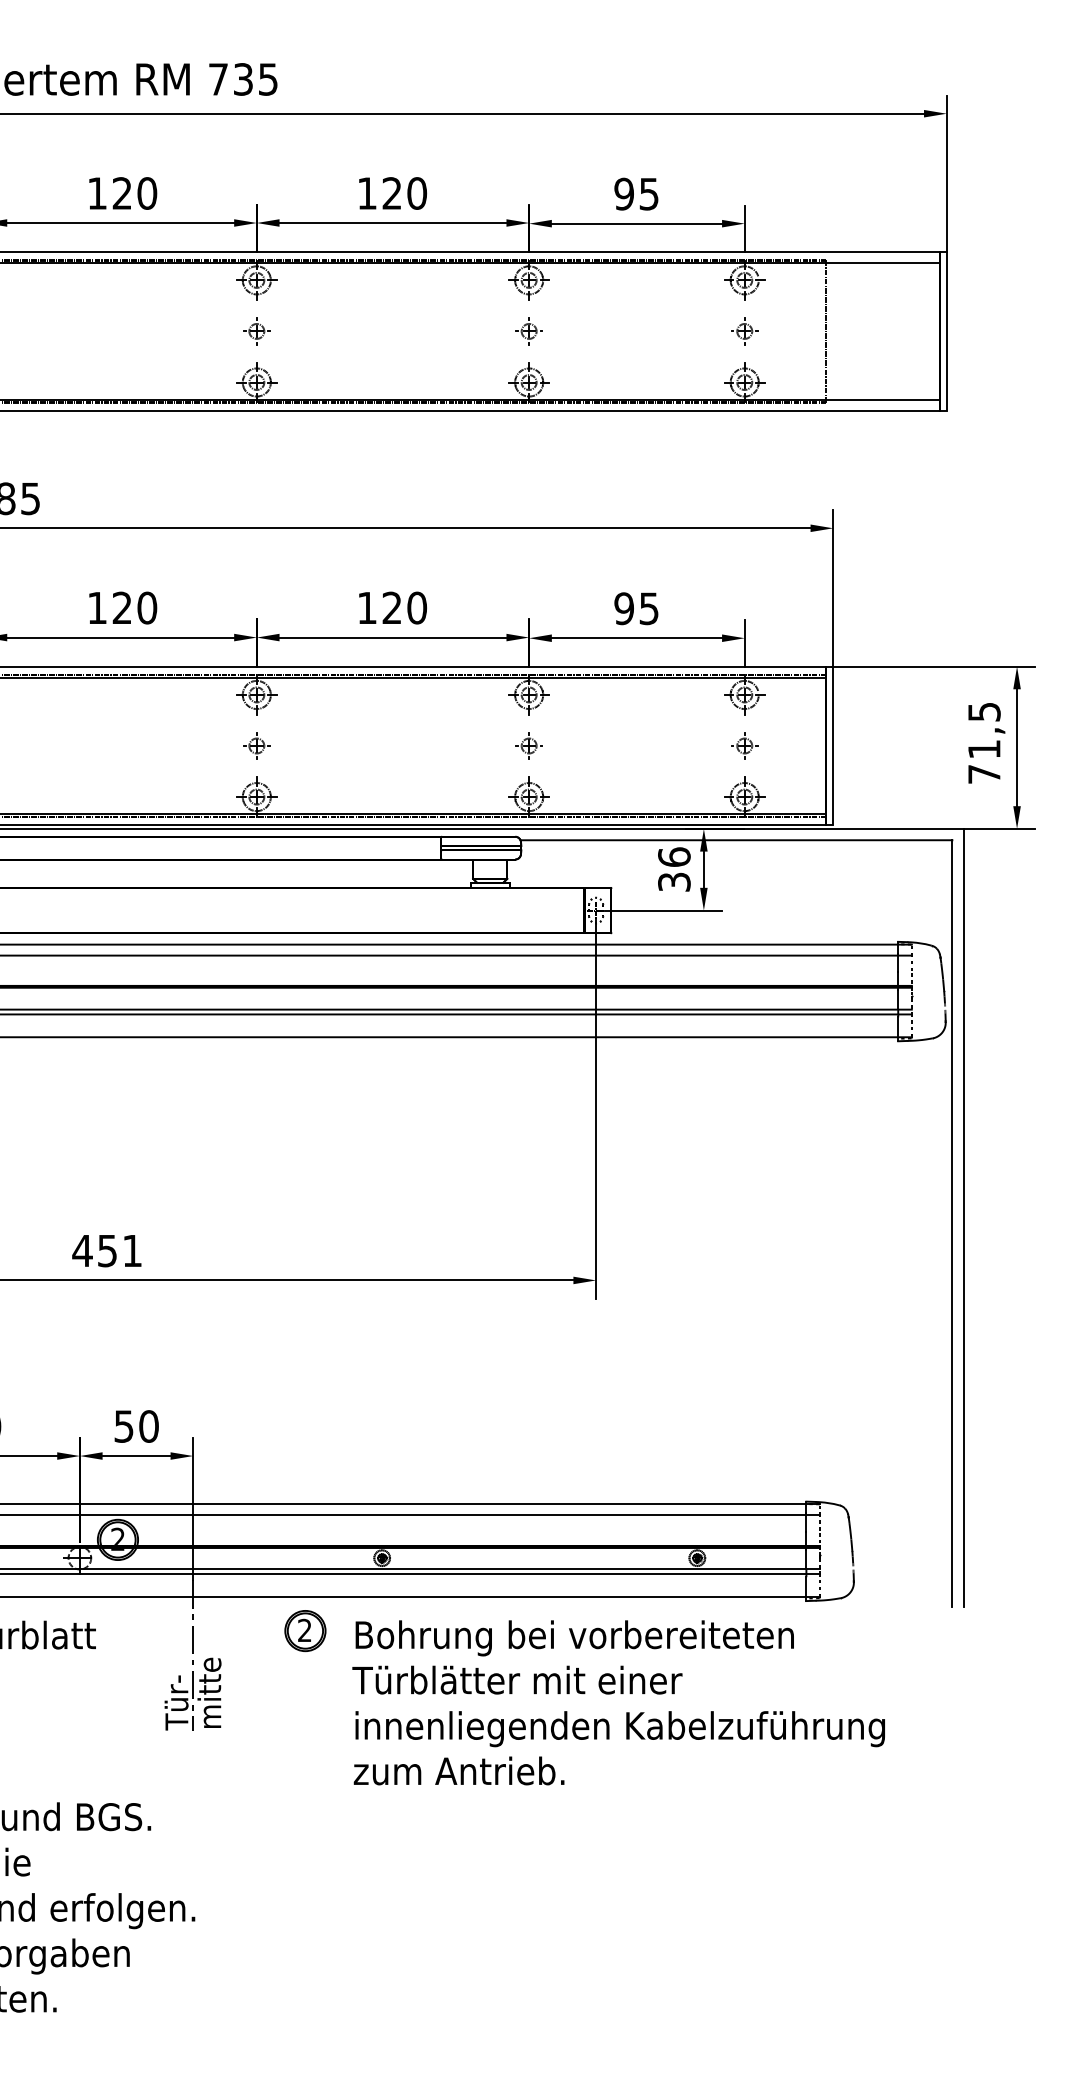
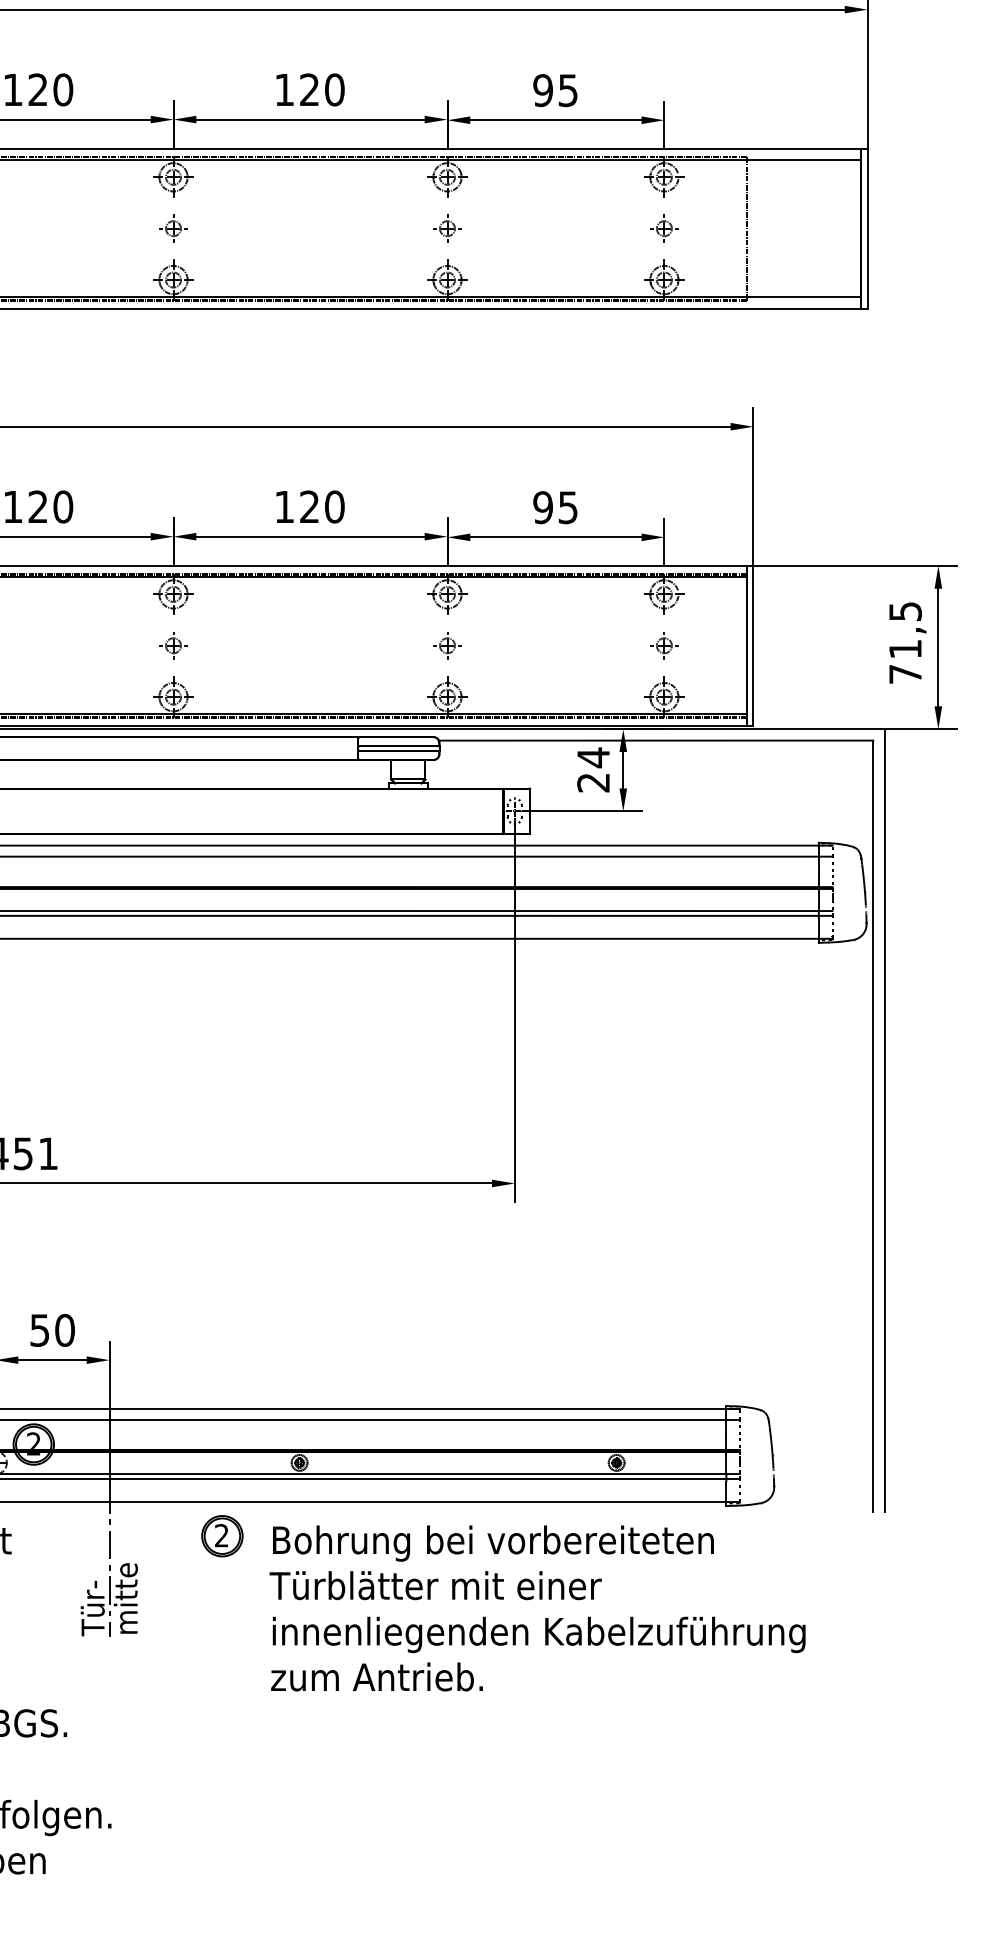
text: (674, 869) -> (593, 770), 36 -> 24

